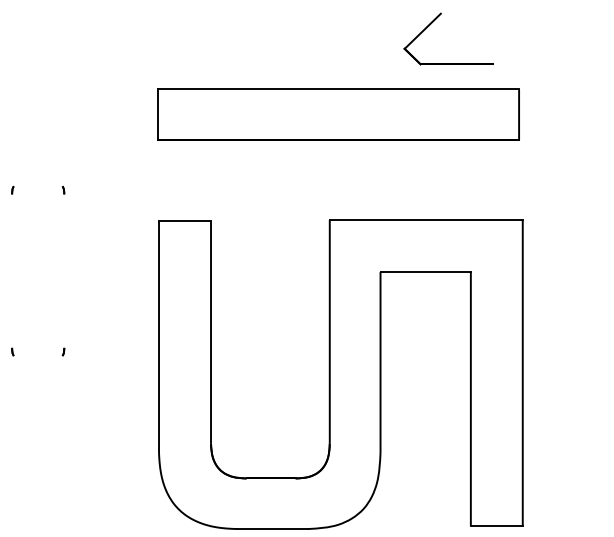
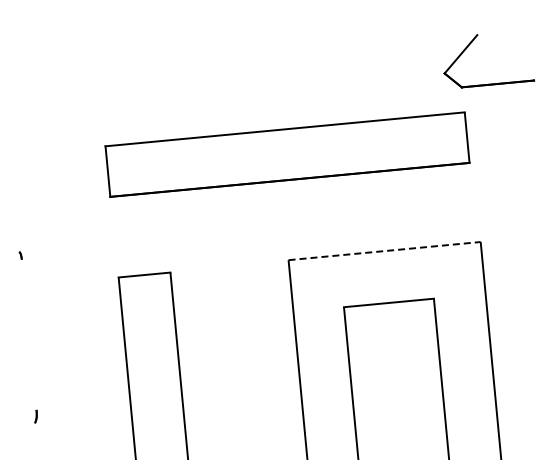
part: (433, 22) -> (470, 44), moved
line: (426, 220) -> (384, 251), solid -> dashed
part: (63, 351) -> (35, 416), size x1.6

